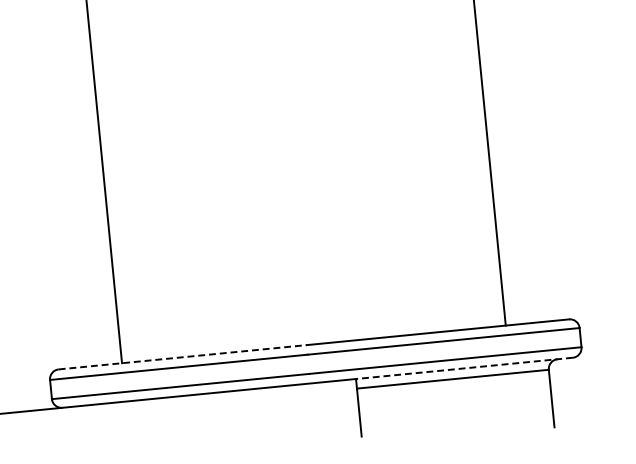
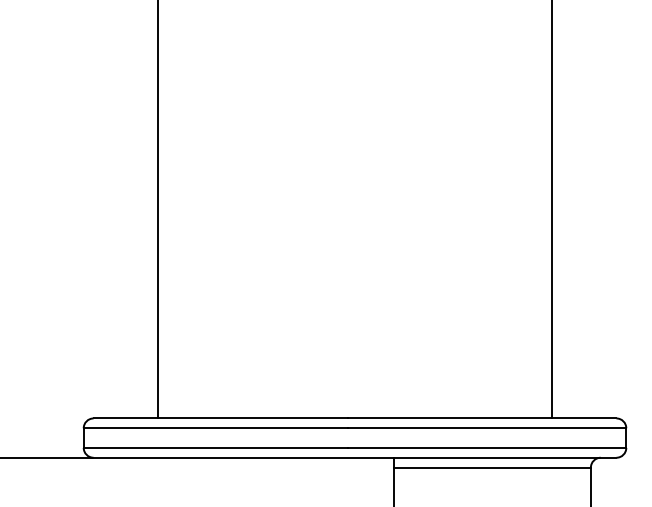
line: (183, 357) -> (221, 418), dashed -> solid
line: (463, 368) -> (504, 457), dashed -> solid

